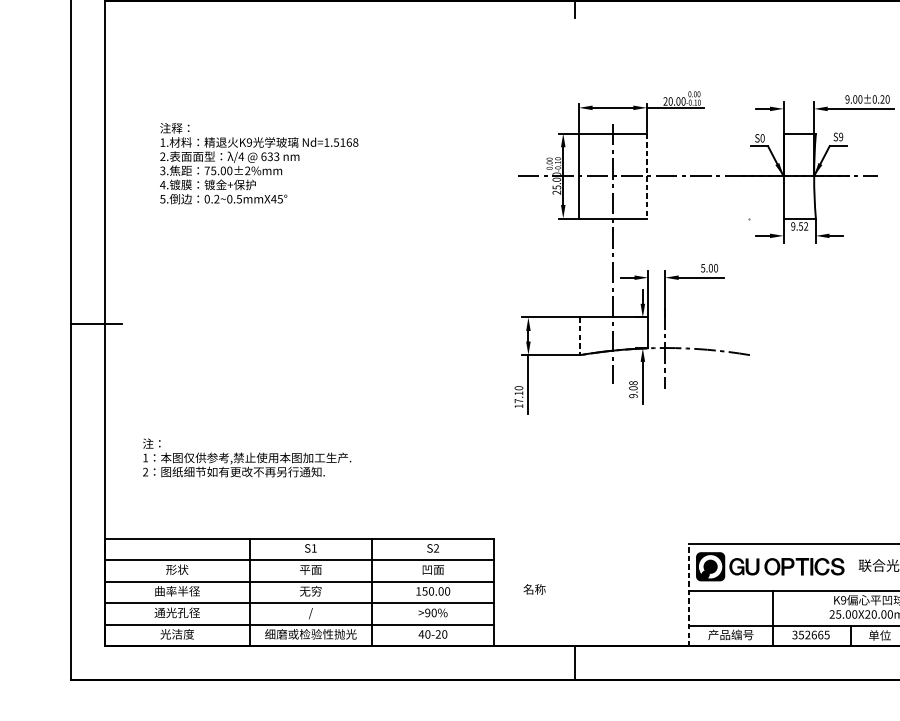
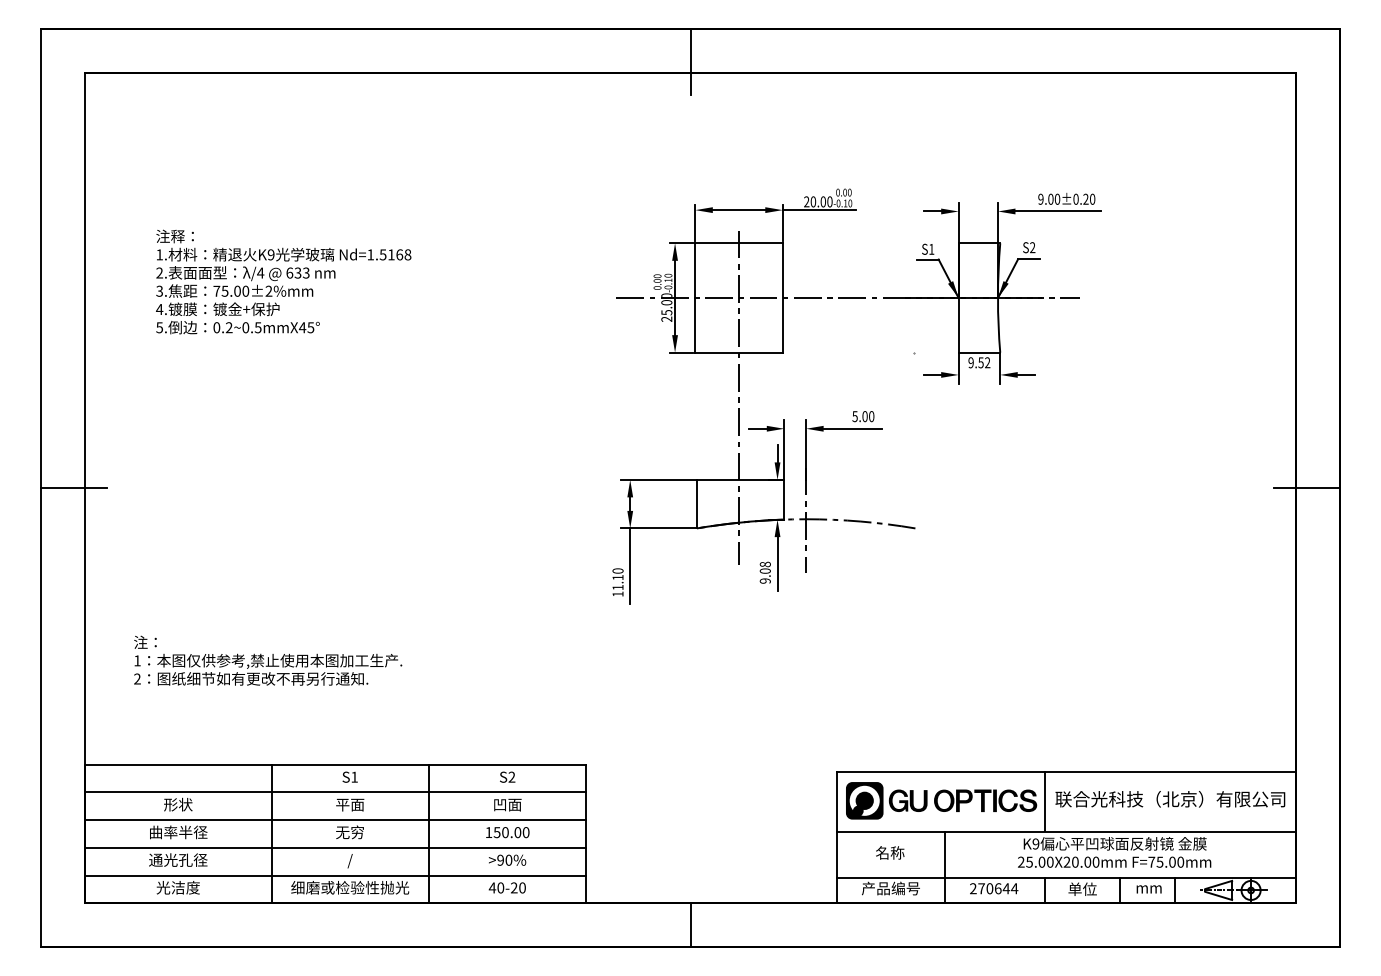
text: (762, 137) -> (931, 248), S0 -> S1
text: (840, 137) -> (1032, 248), S9 -> S2
line: (646, 176) -> (782, 298), dashed -> solid
line: (579, 336) -> (696, 504), dashed -> solid
text: (518, 401) -> (617, 587), 17.10 -> 11.10
line: (851, 567) -> (1045, 801), added
text: (534, 589) -> (890, 852), moved
line: (688, 595) -> (836, 837), dashed -> solid
text: (811, 634) -> (994, 888), 352665 -> 270644

